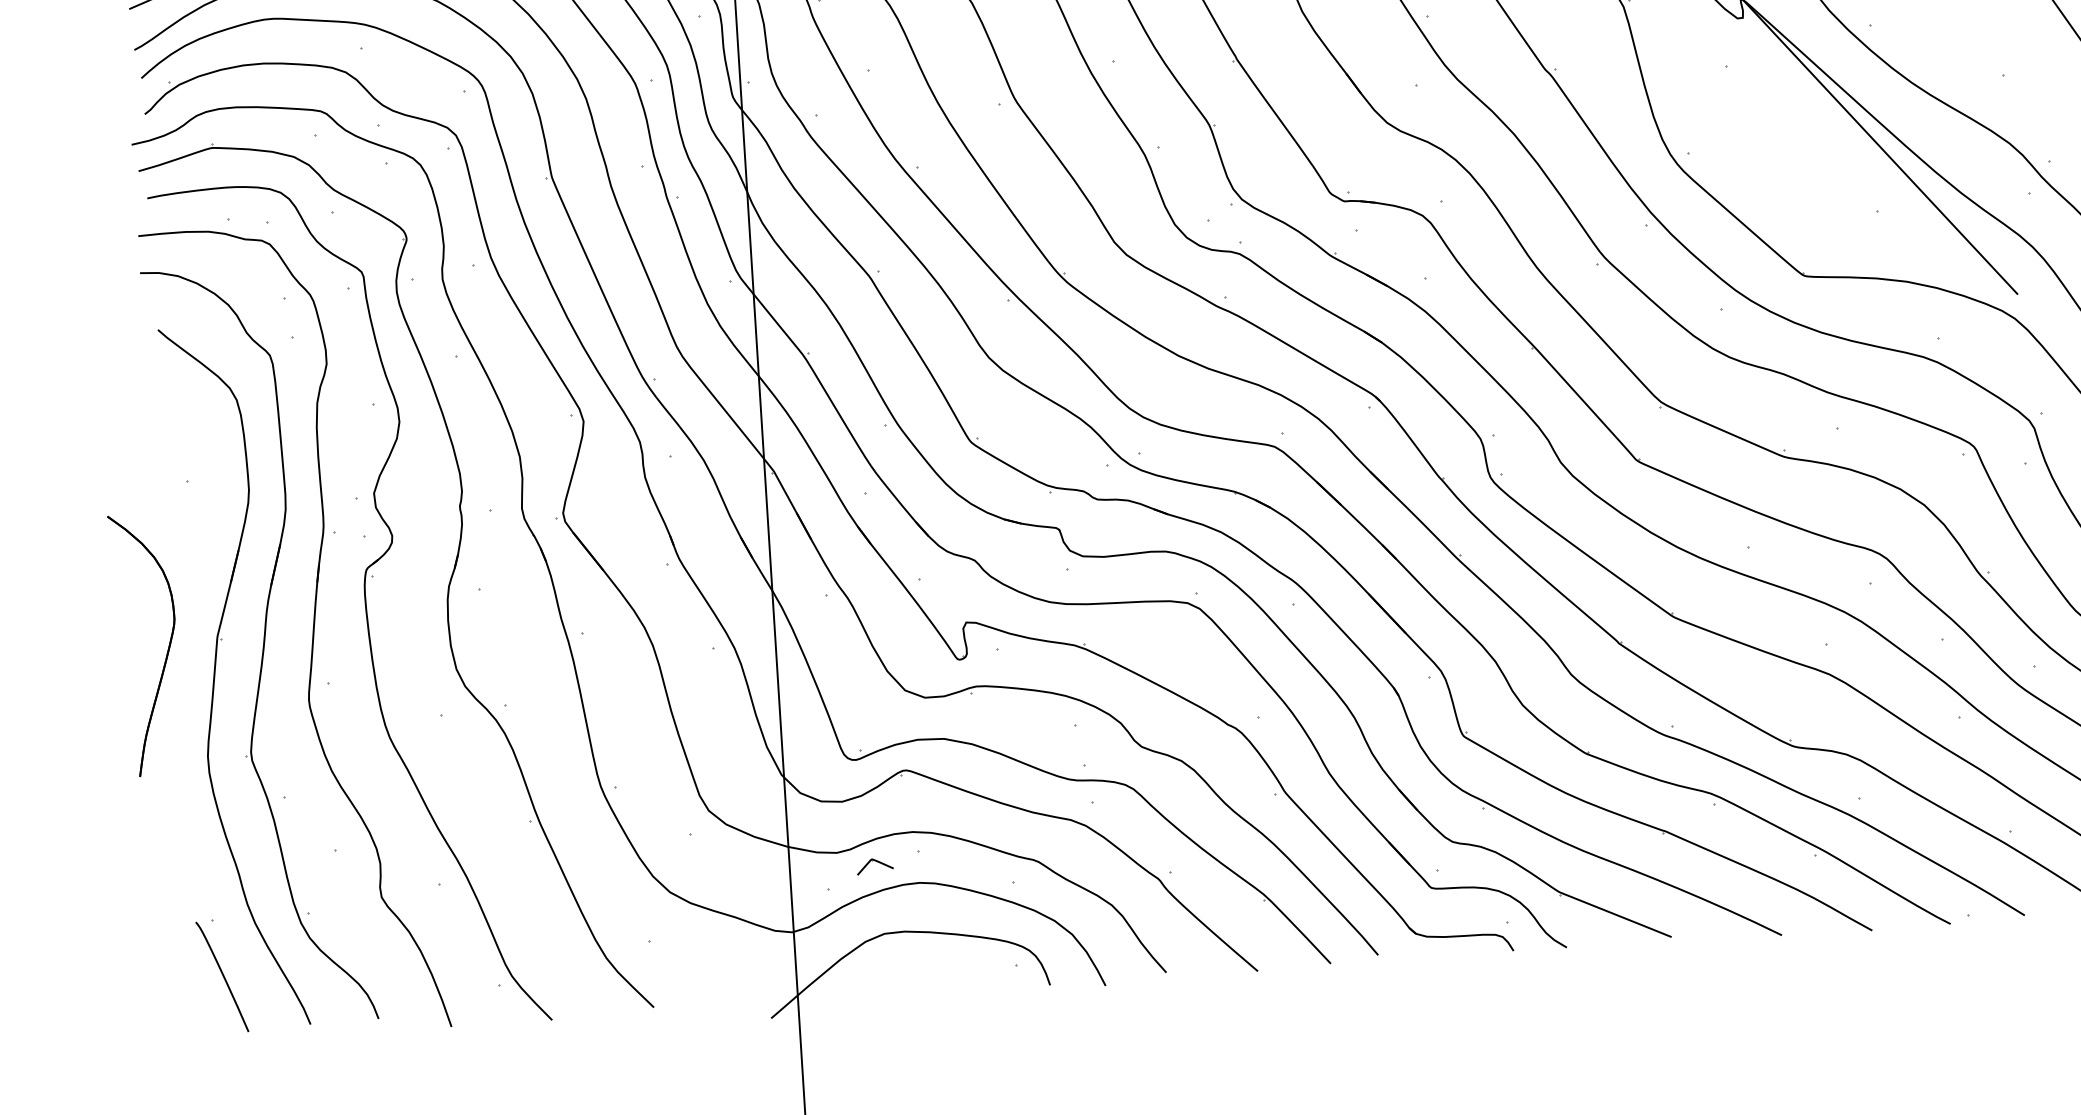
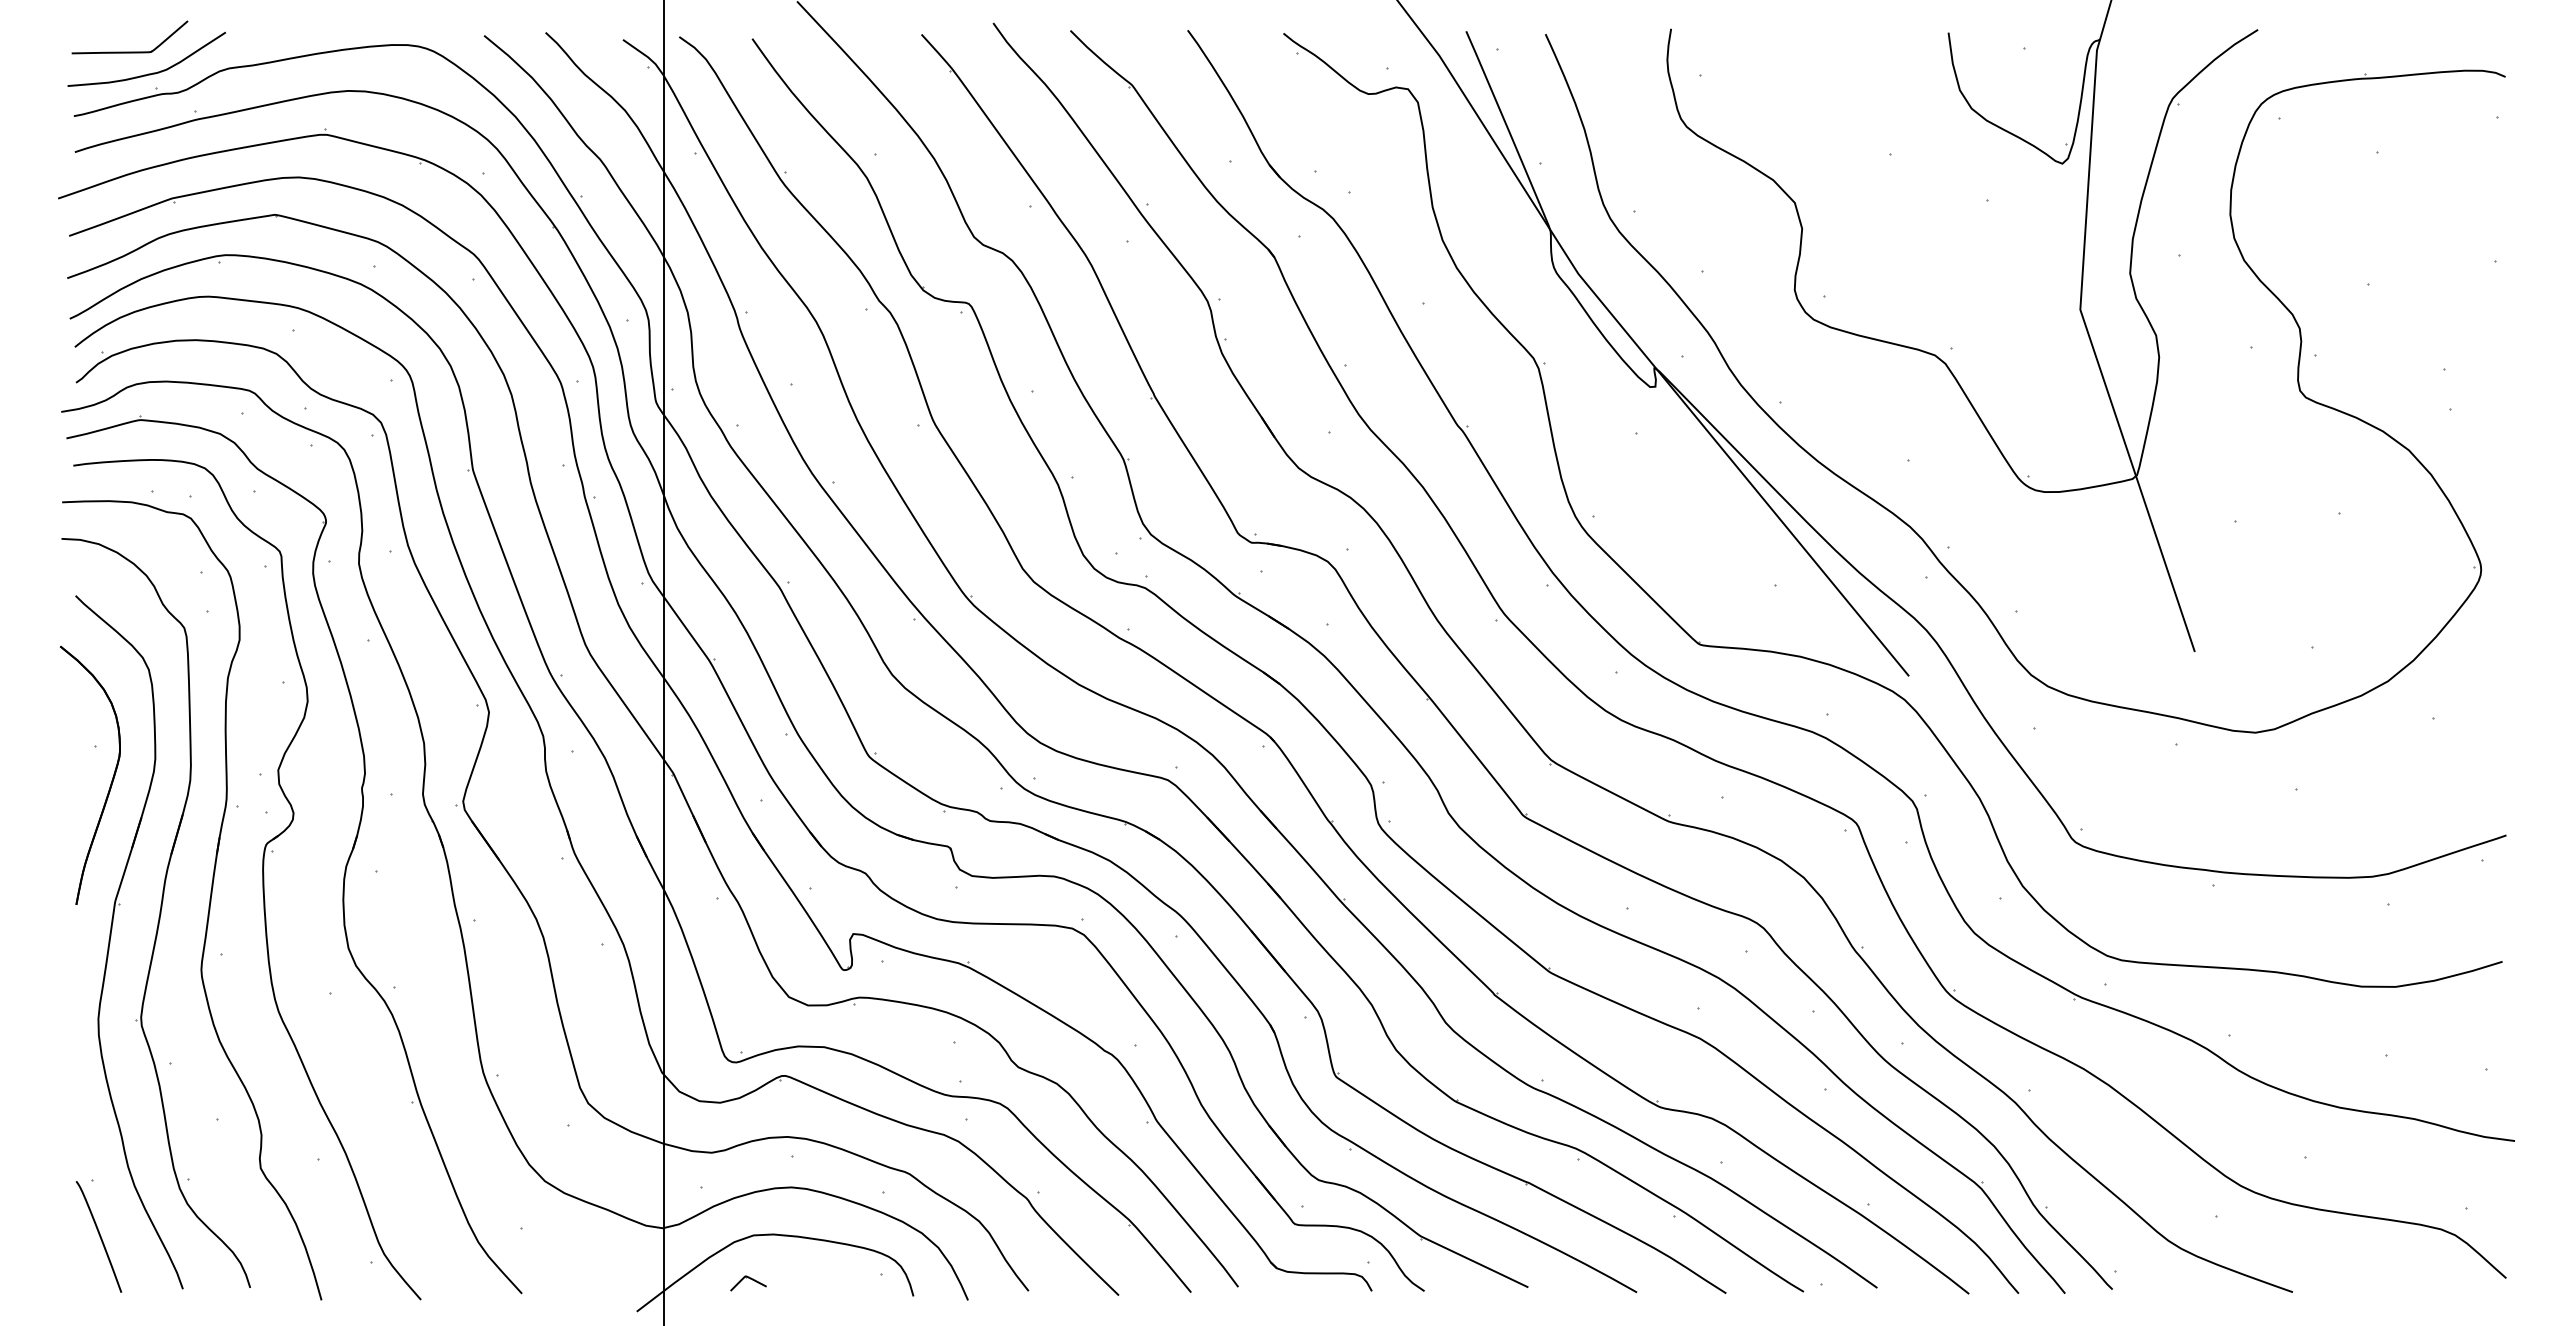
part: (167, 648) -> (111, 780), moved
part: (875, 866) -> (748, 1283), moved

